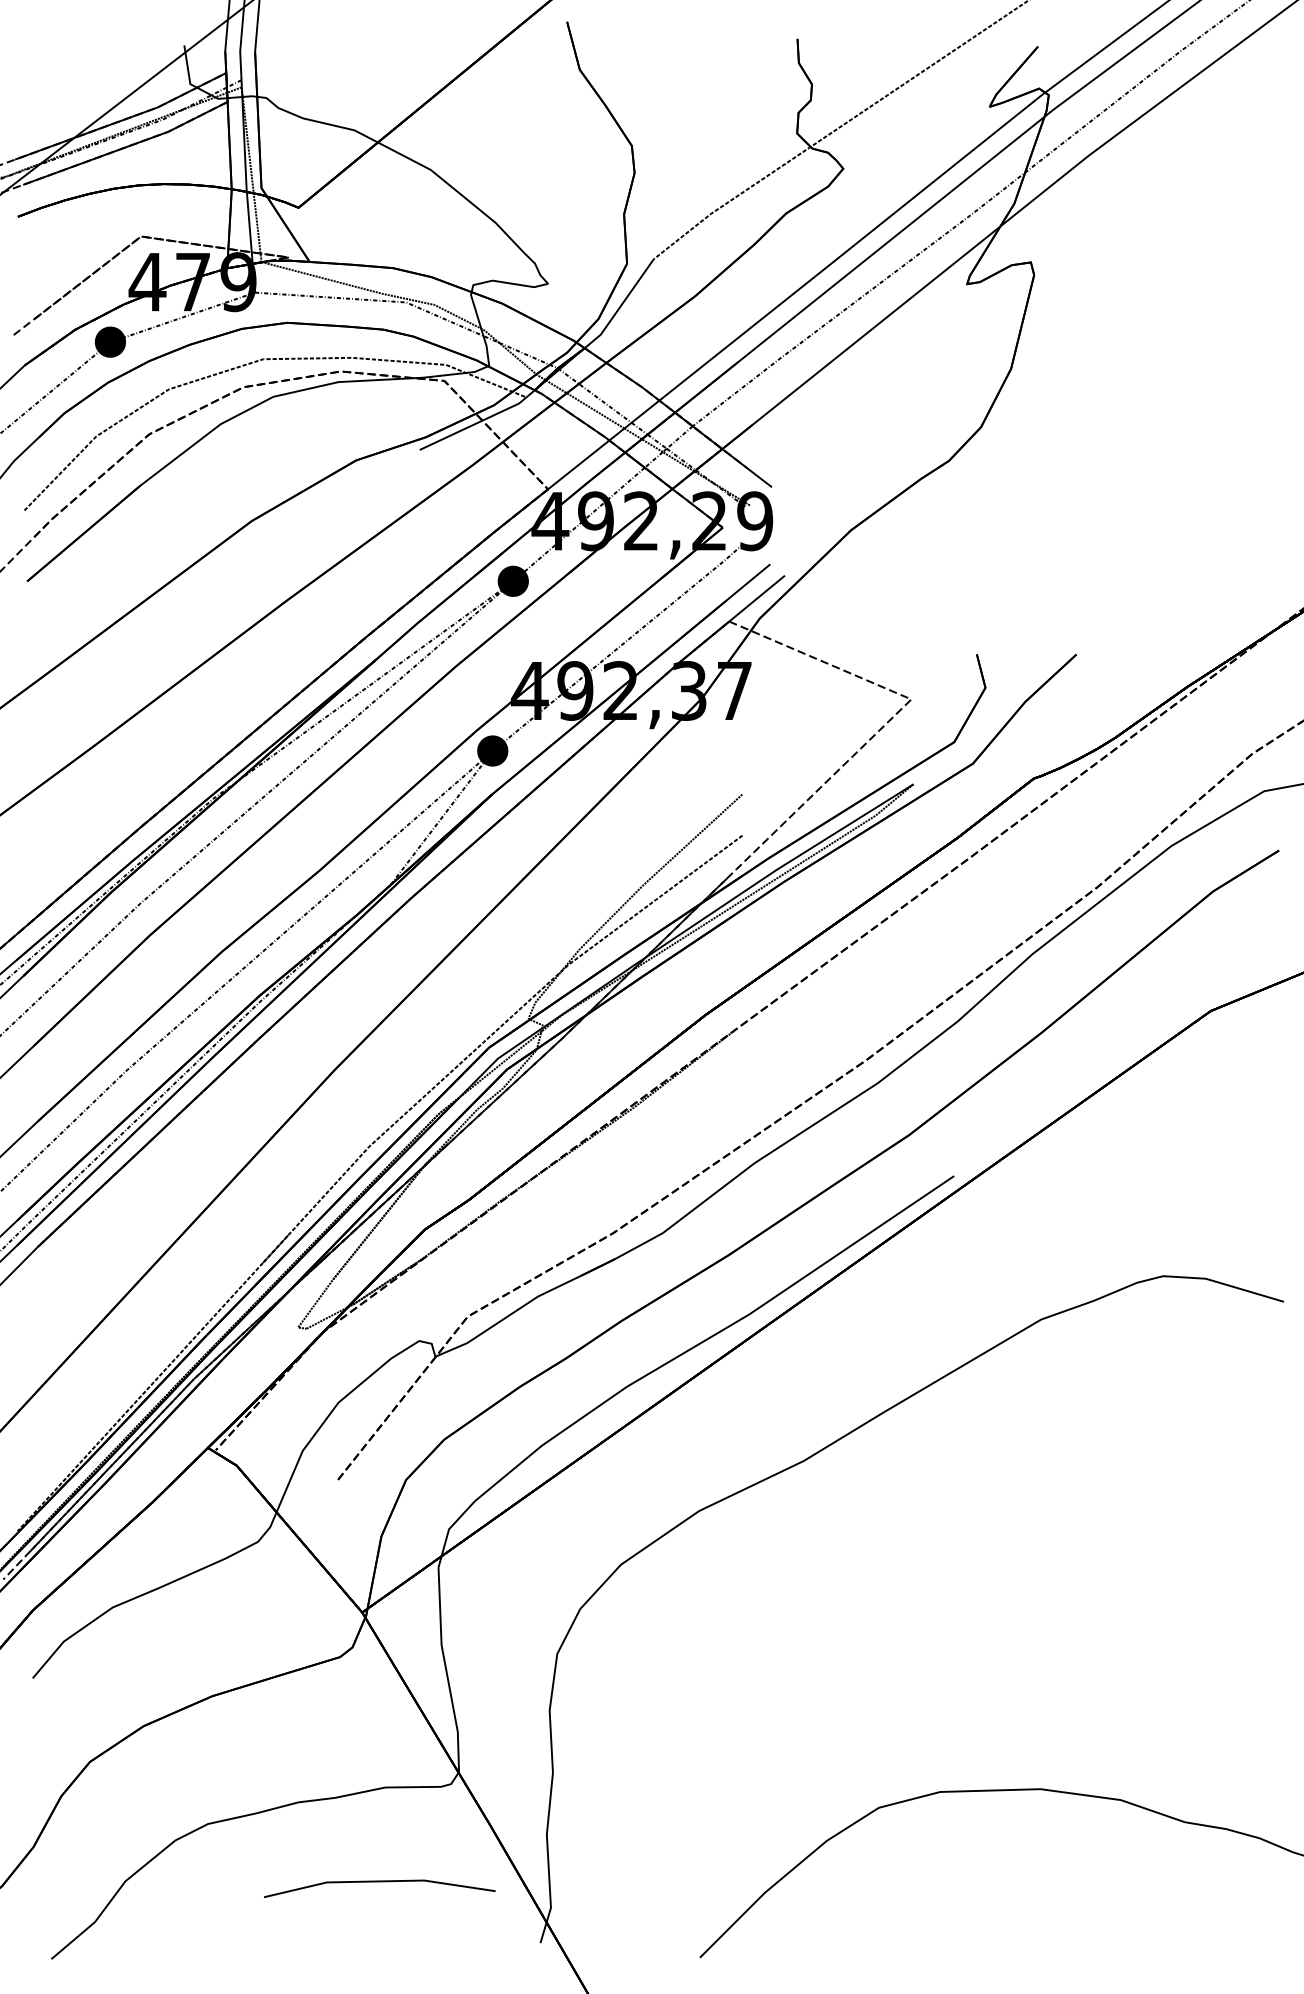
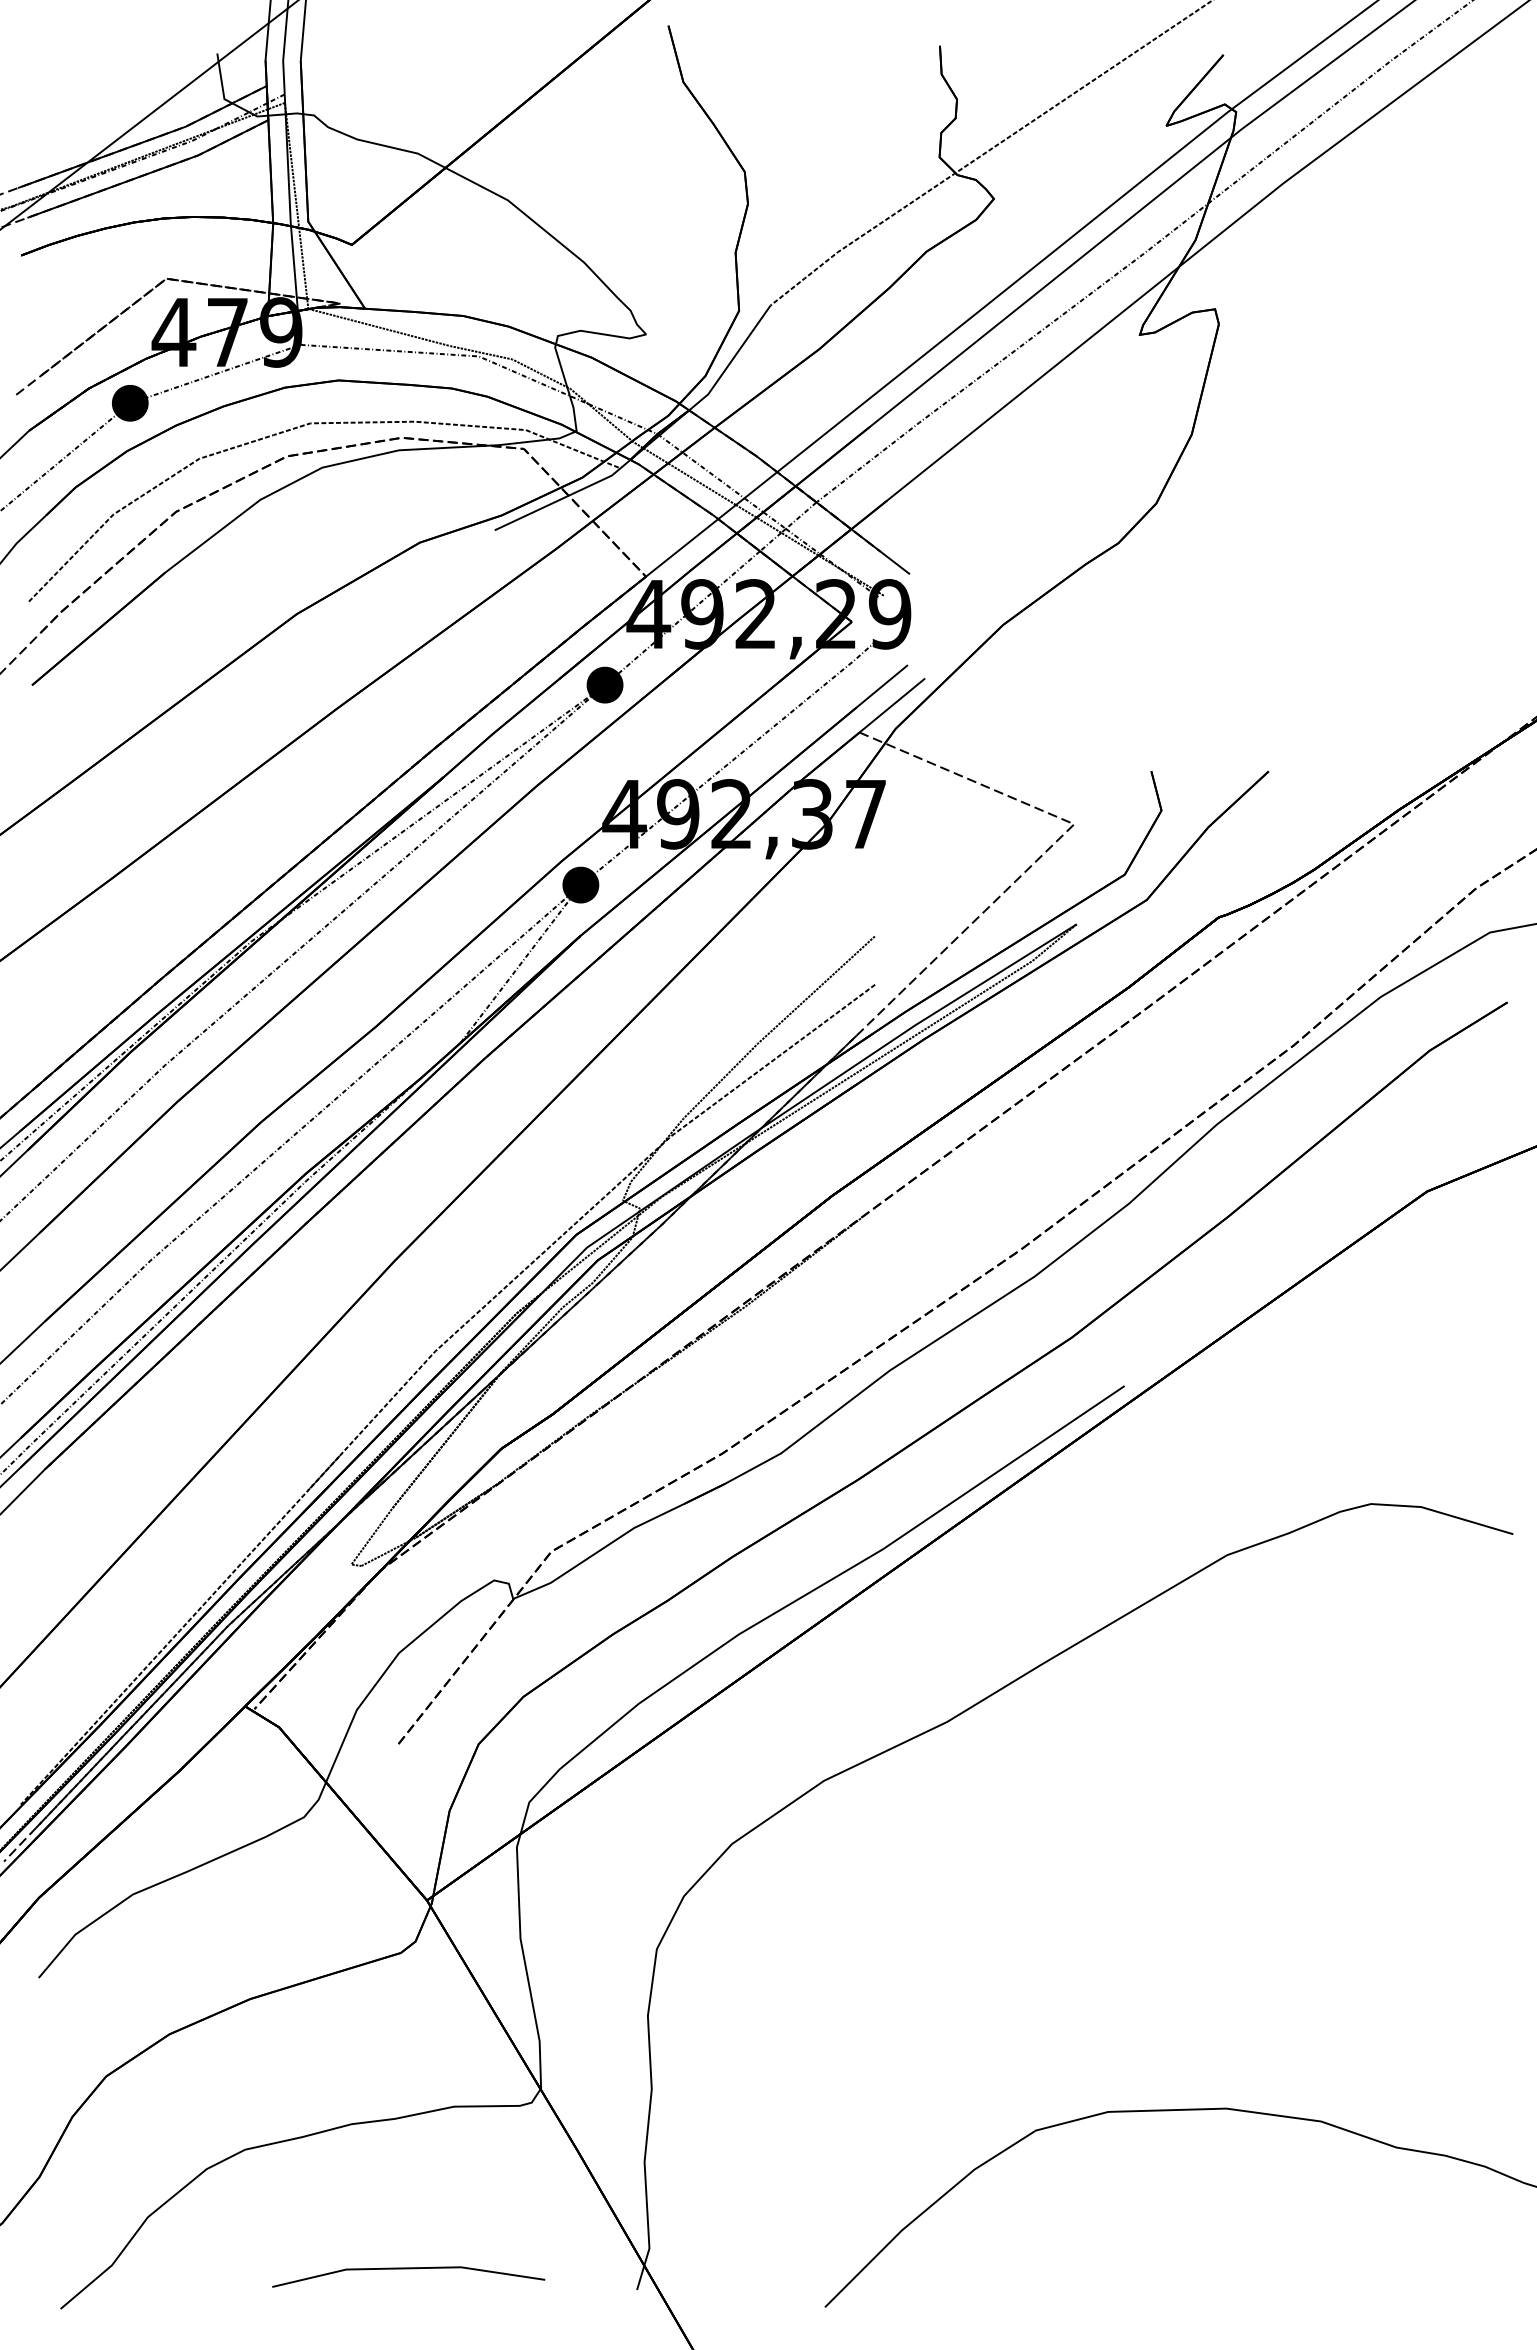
line: (379, 1882) -> (408, 2269), moved

